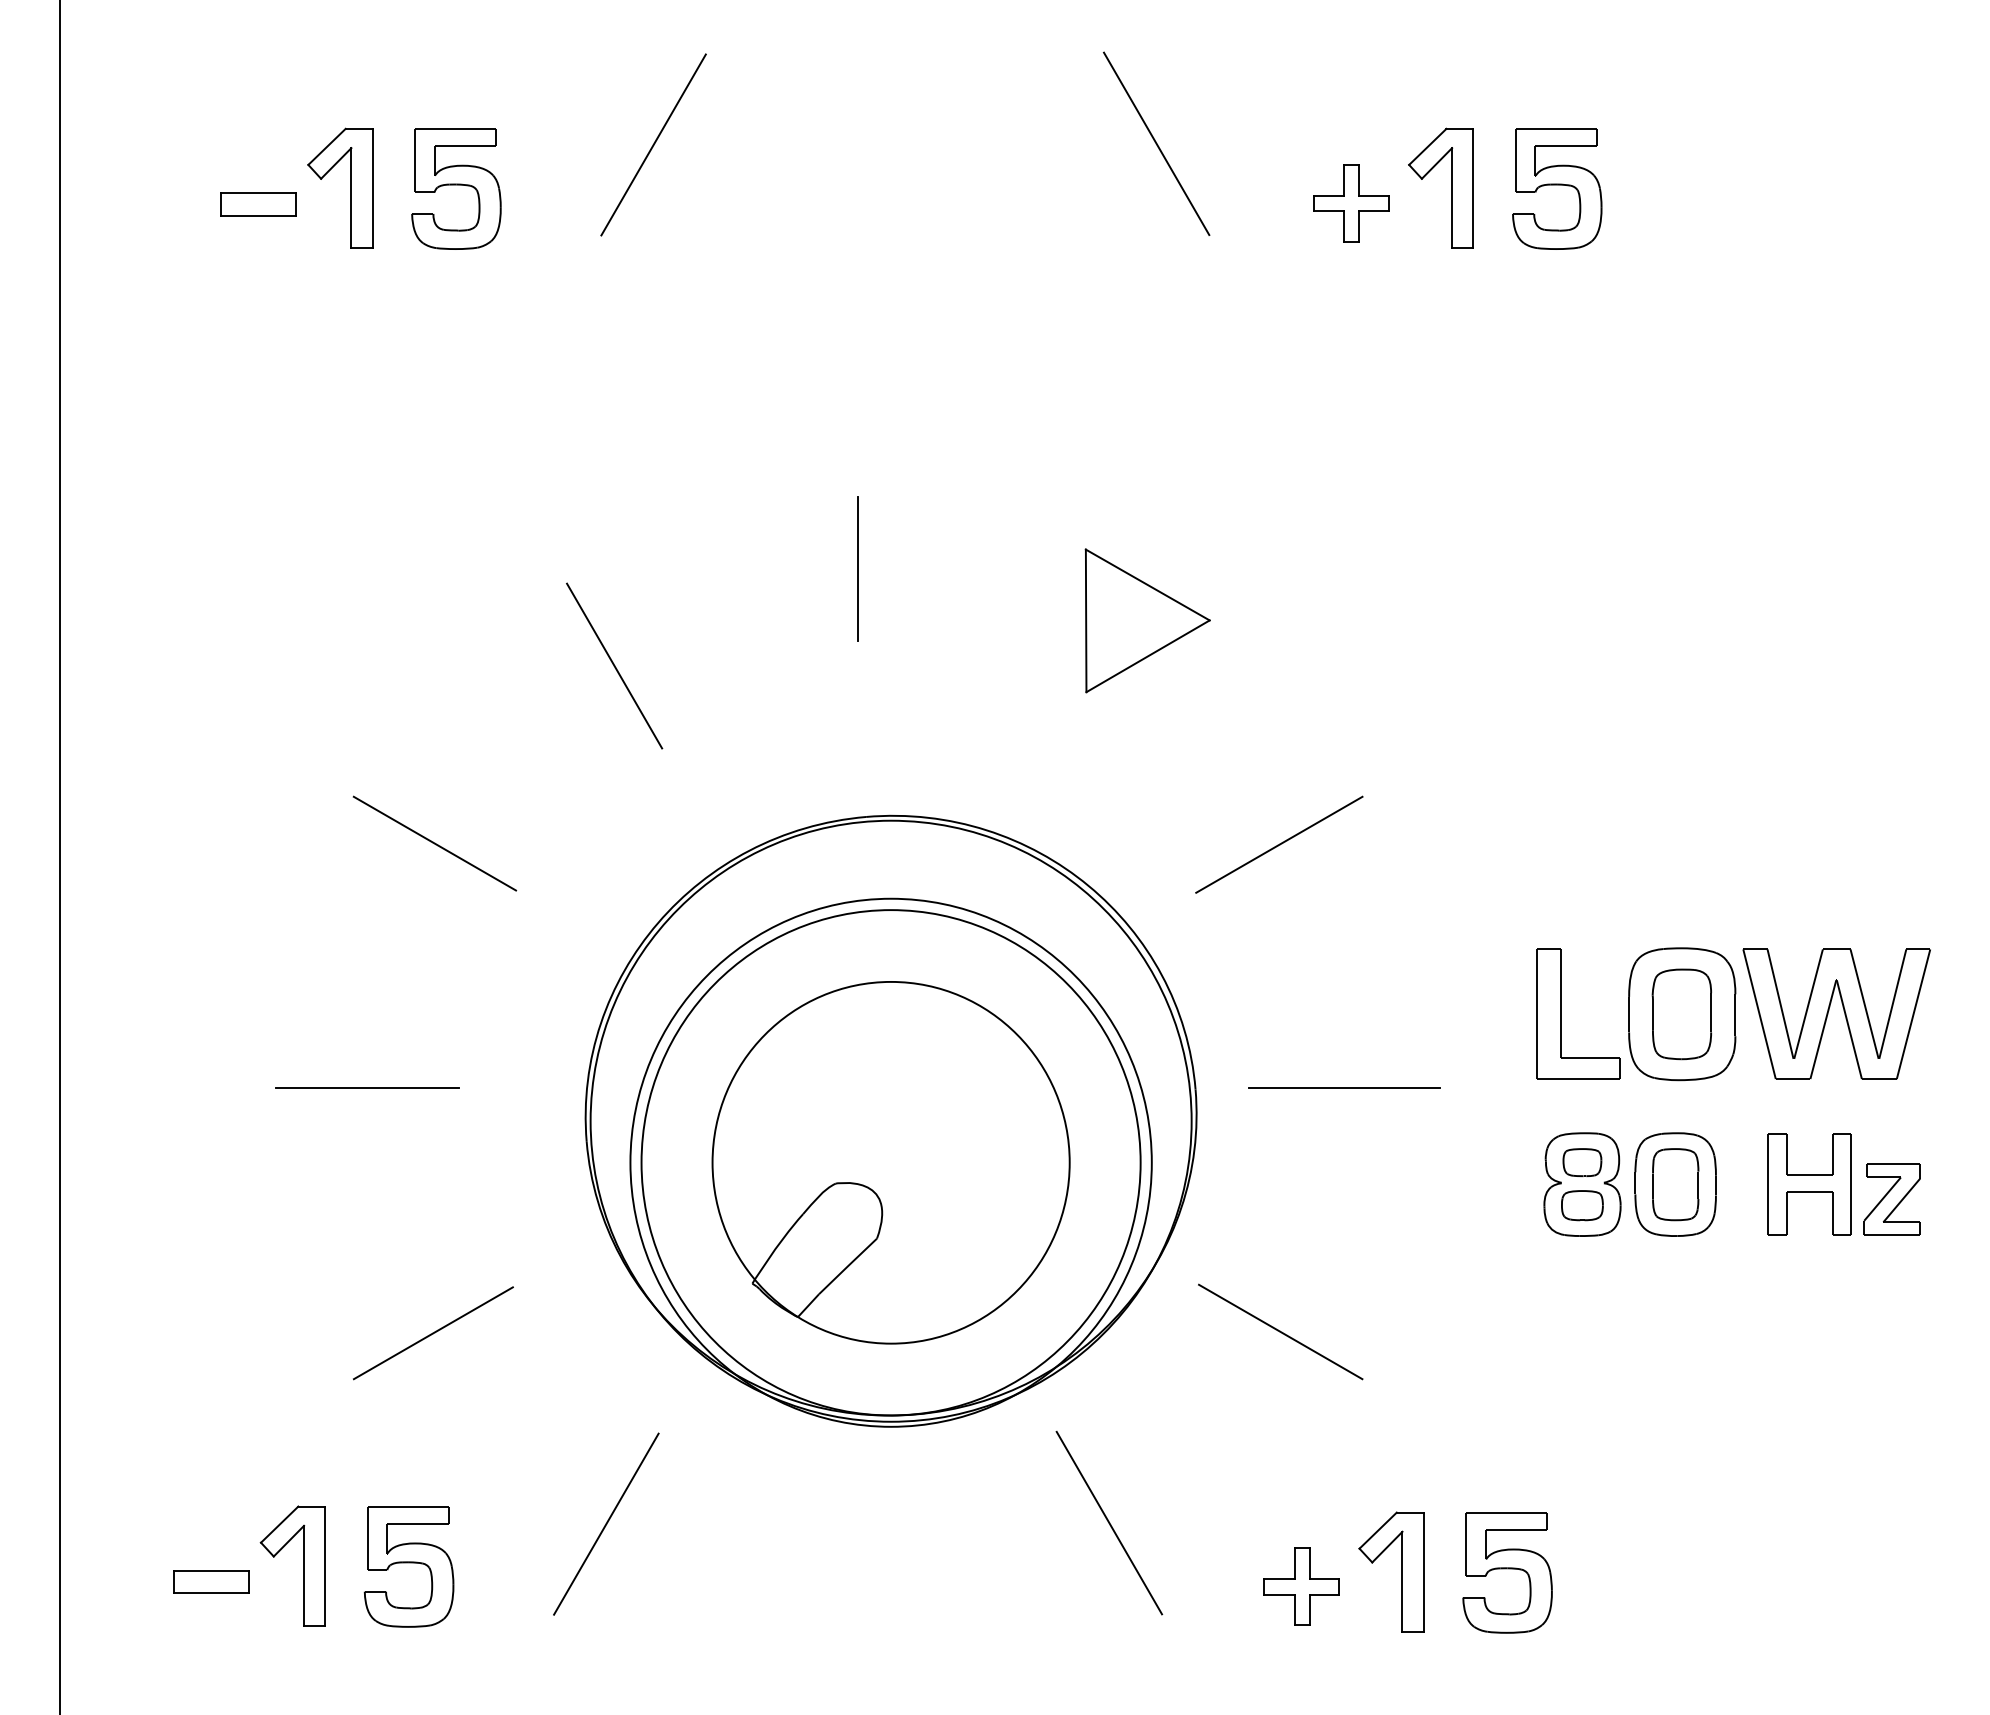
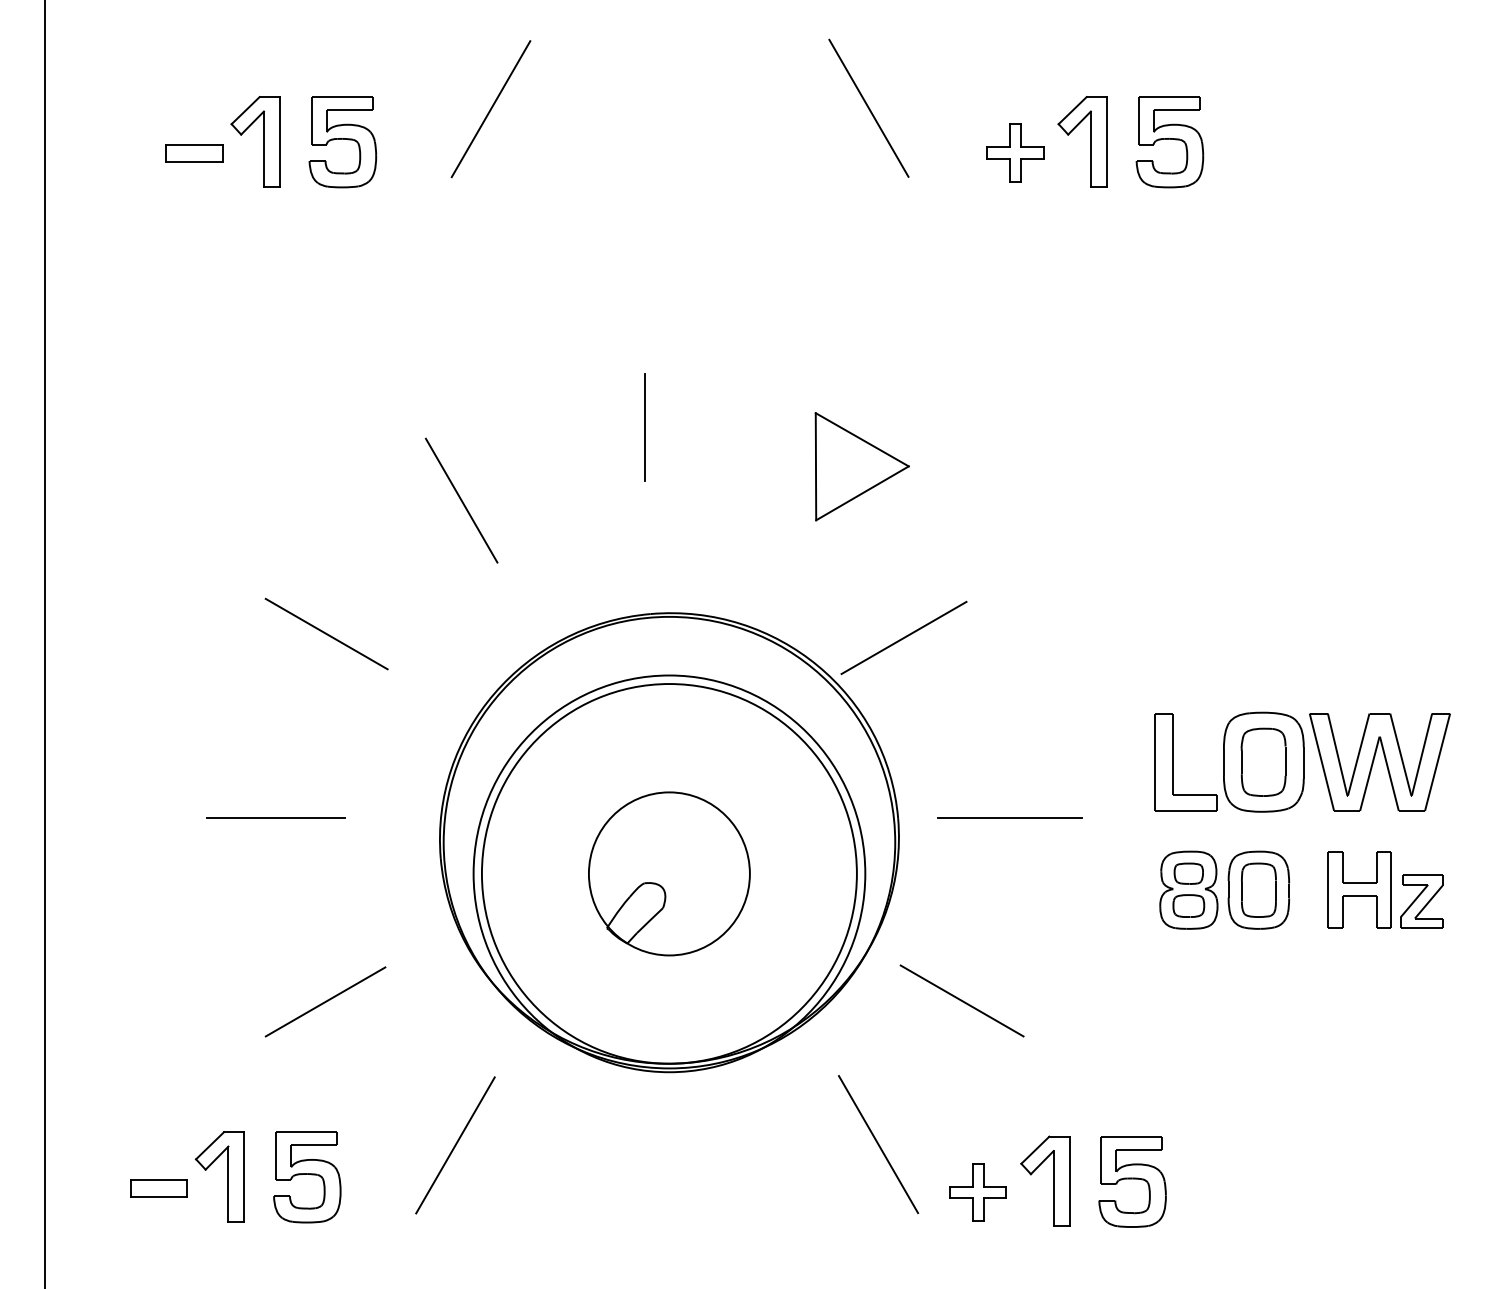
line: (1279, 844) -> (904, 637), moved
part: (890, 1162) -> (668, 873), size x0.6
line: (1109, 1523) -> (878, 1144), moved

